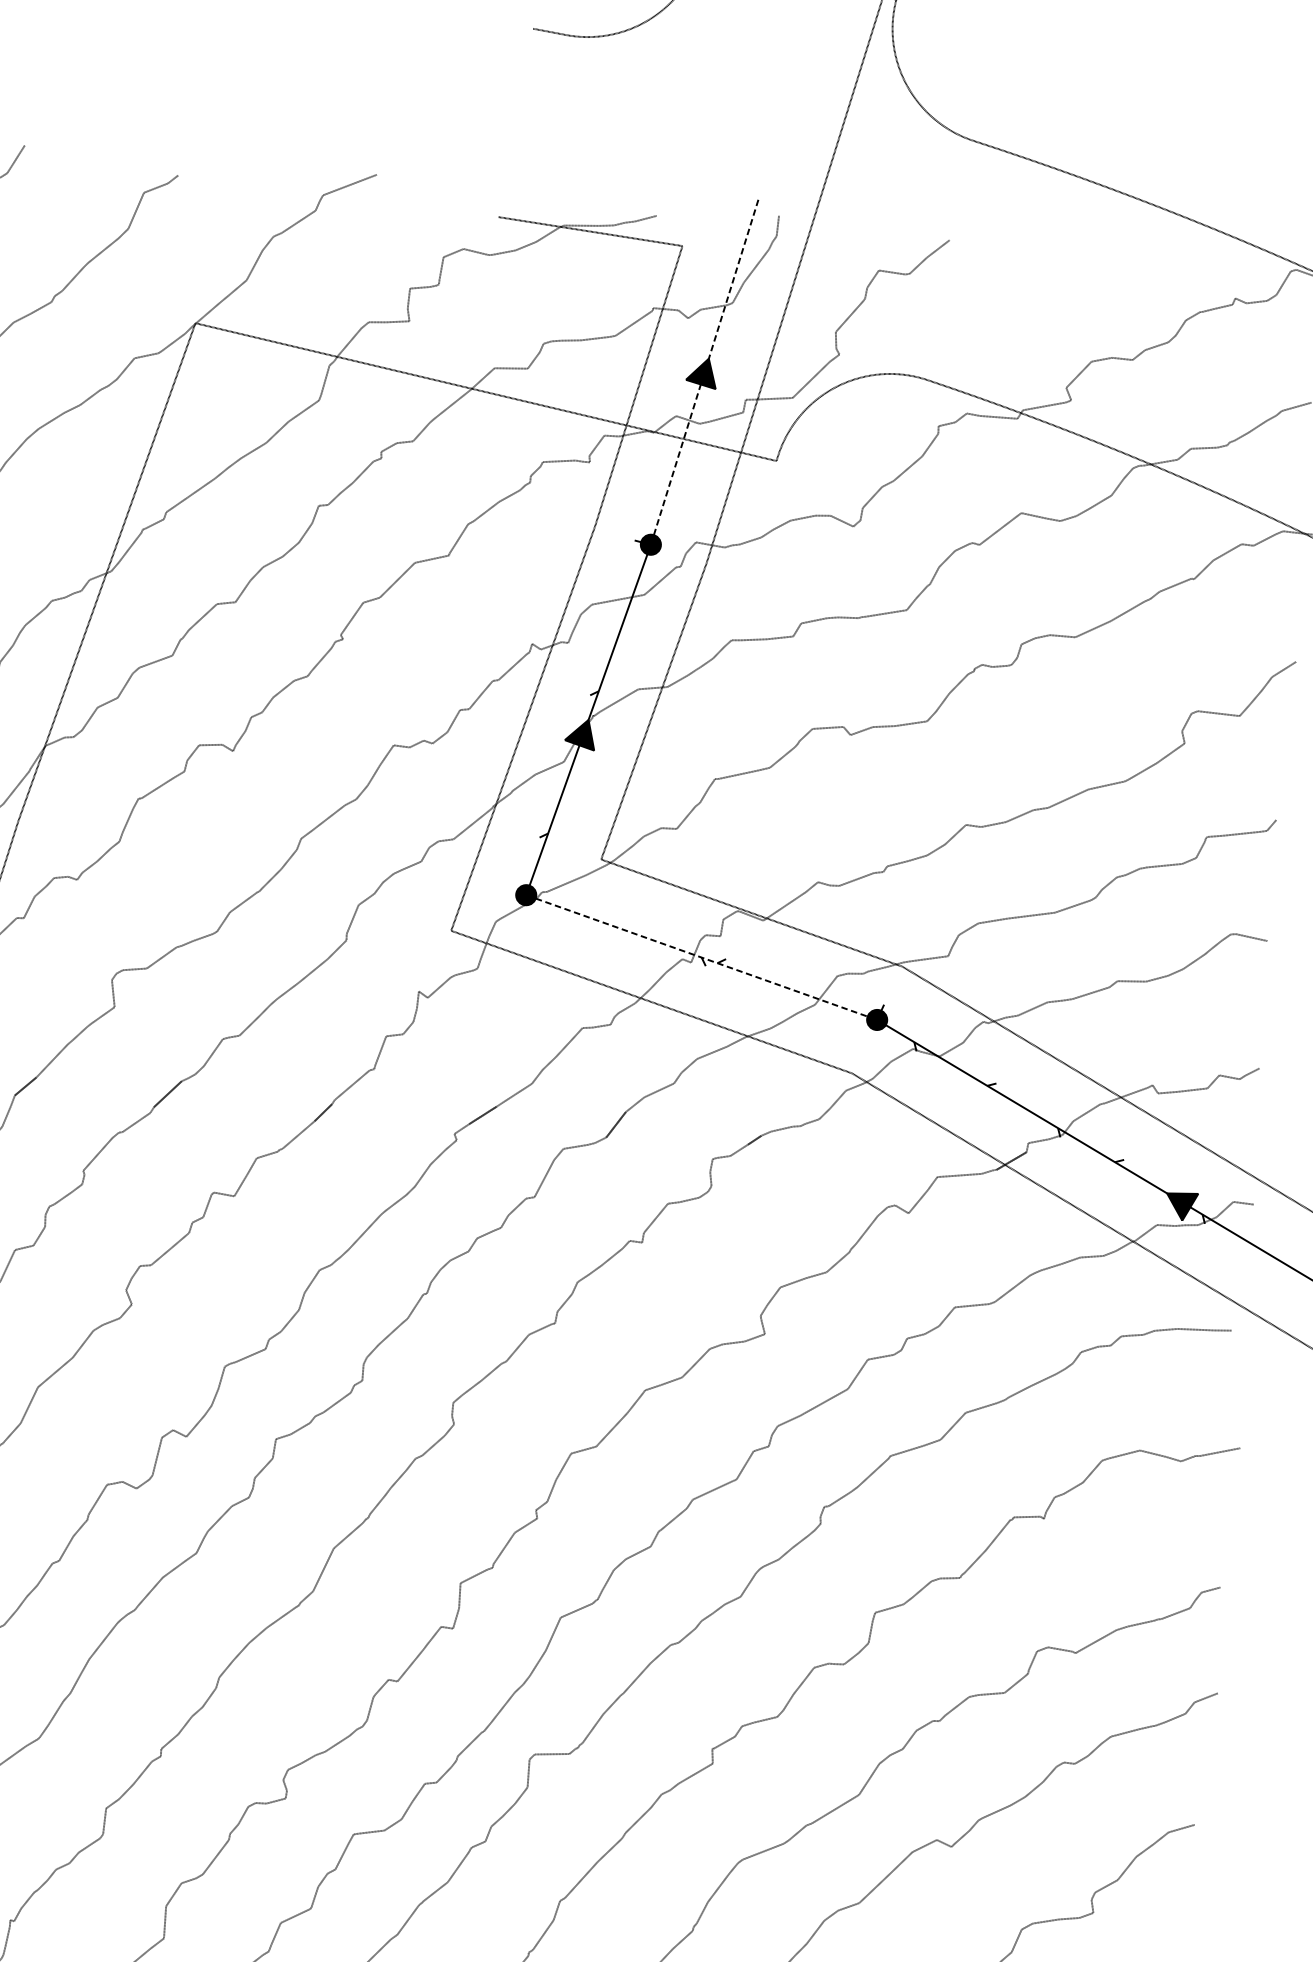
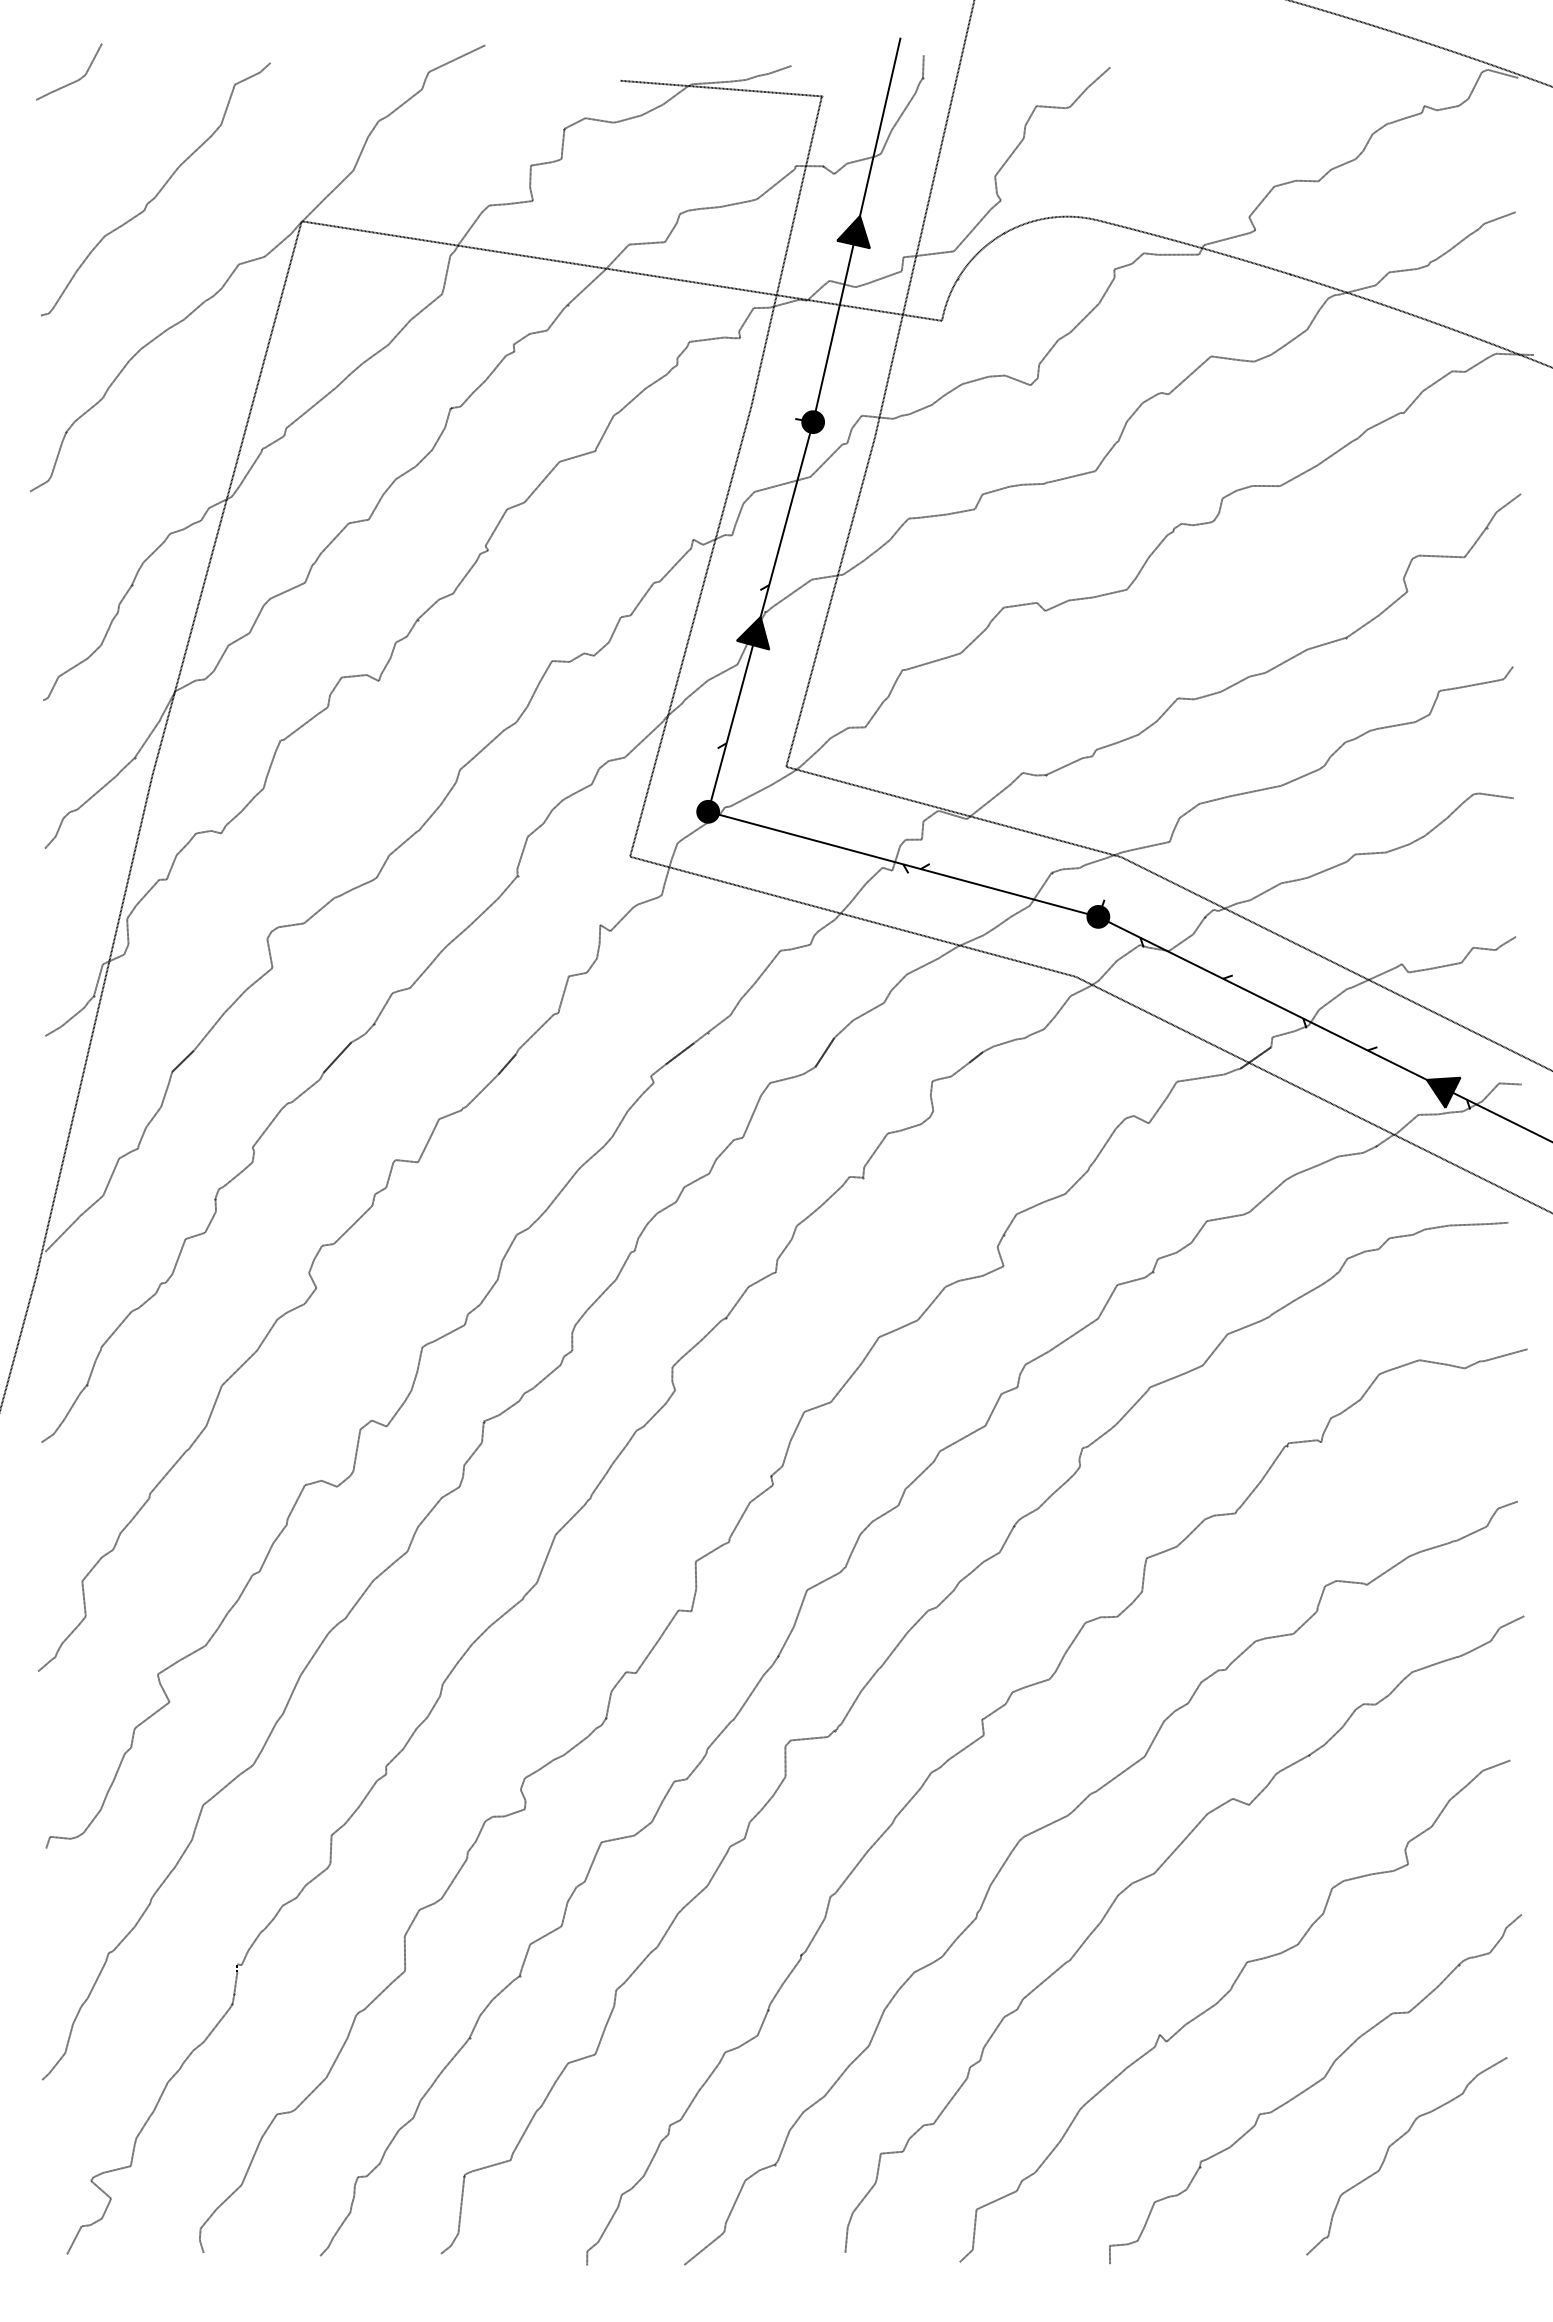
line: (704, 371) -> (856, 230), dashed -> solid
line: (701, 957) -> (903, 864), dashed -> solid

